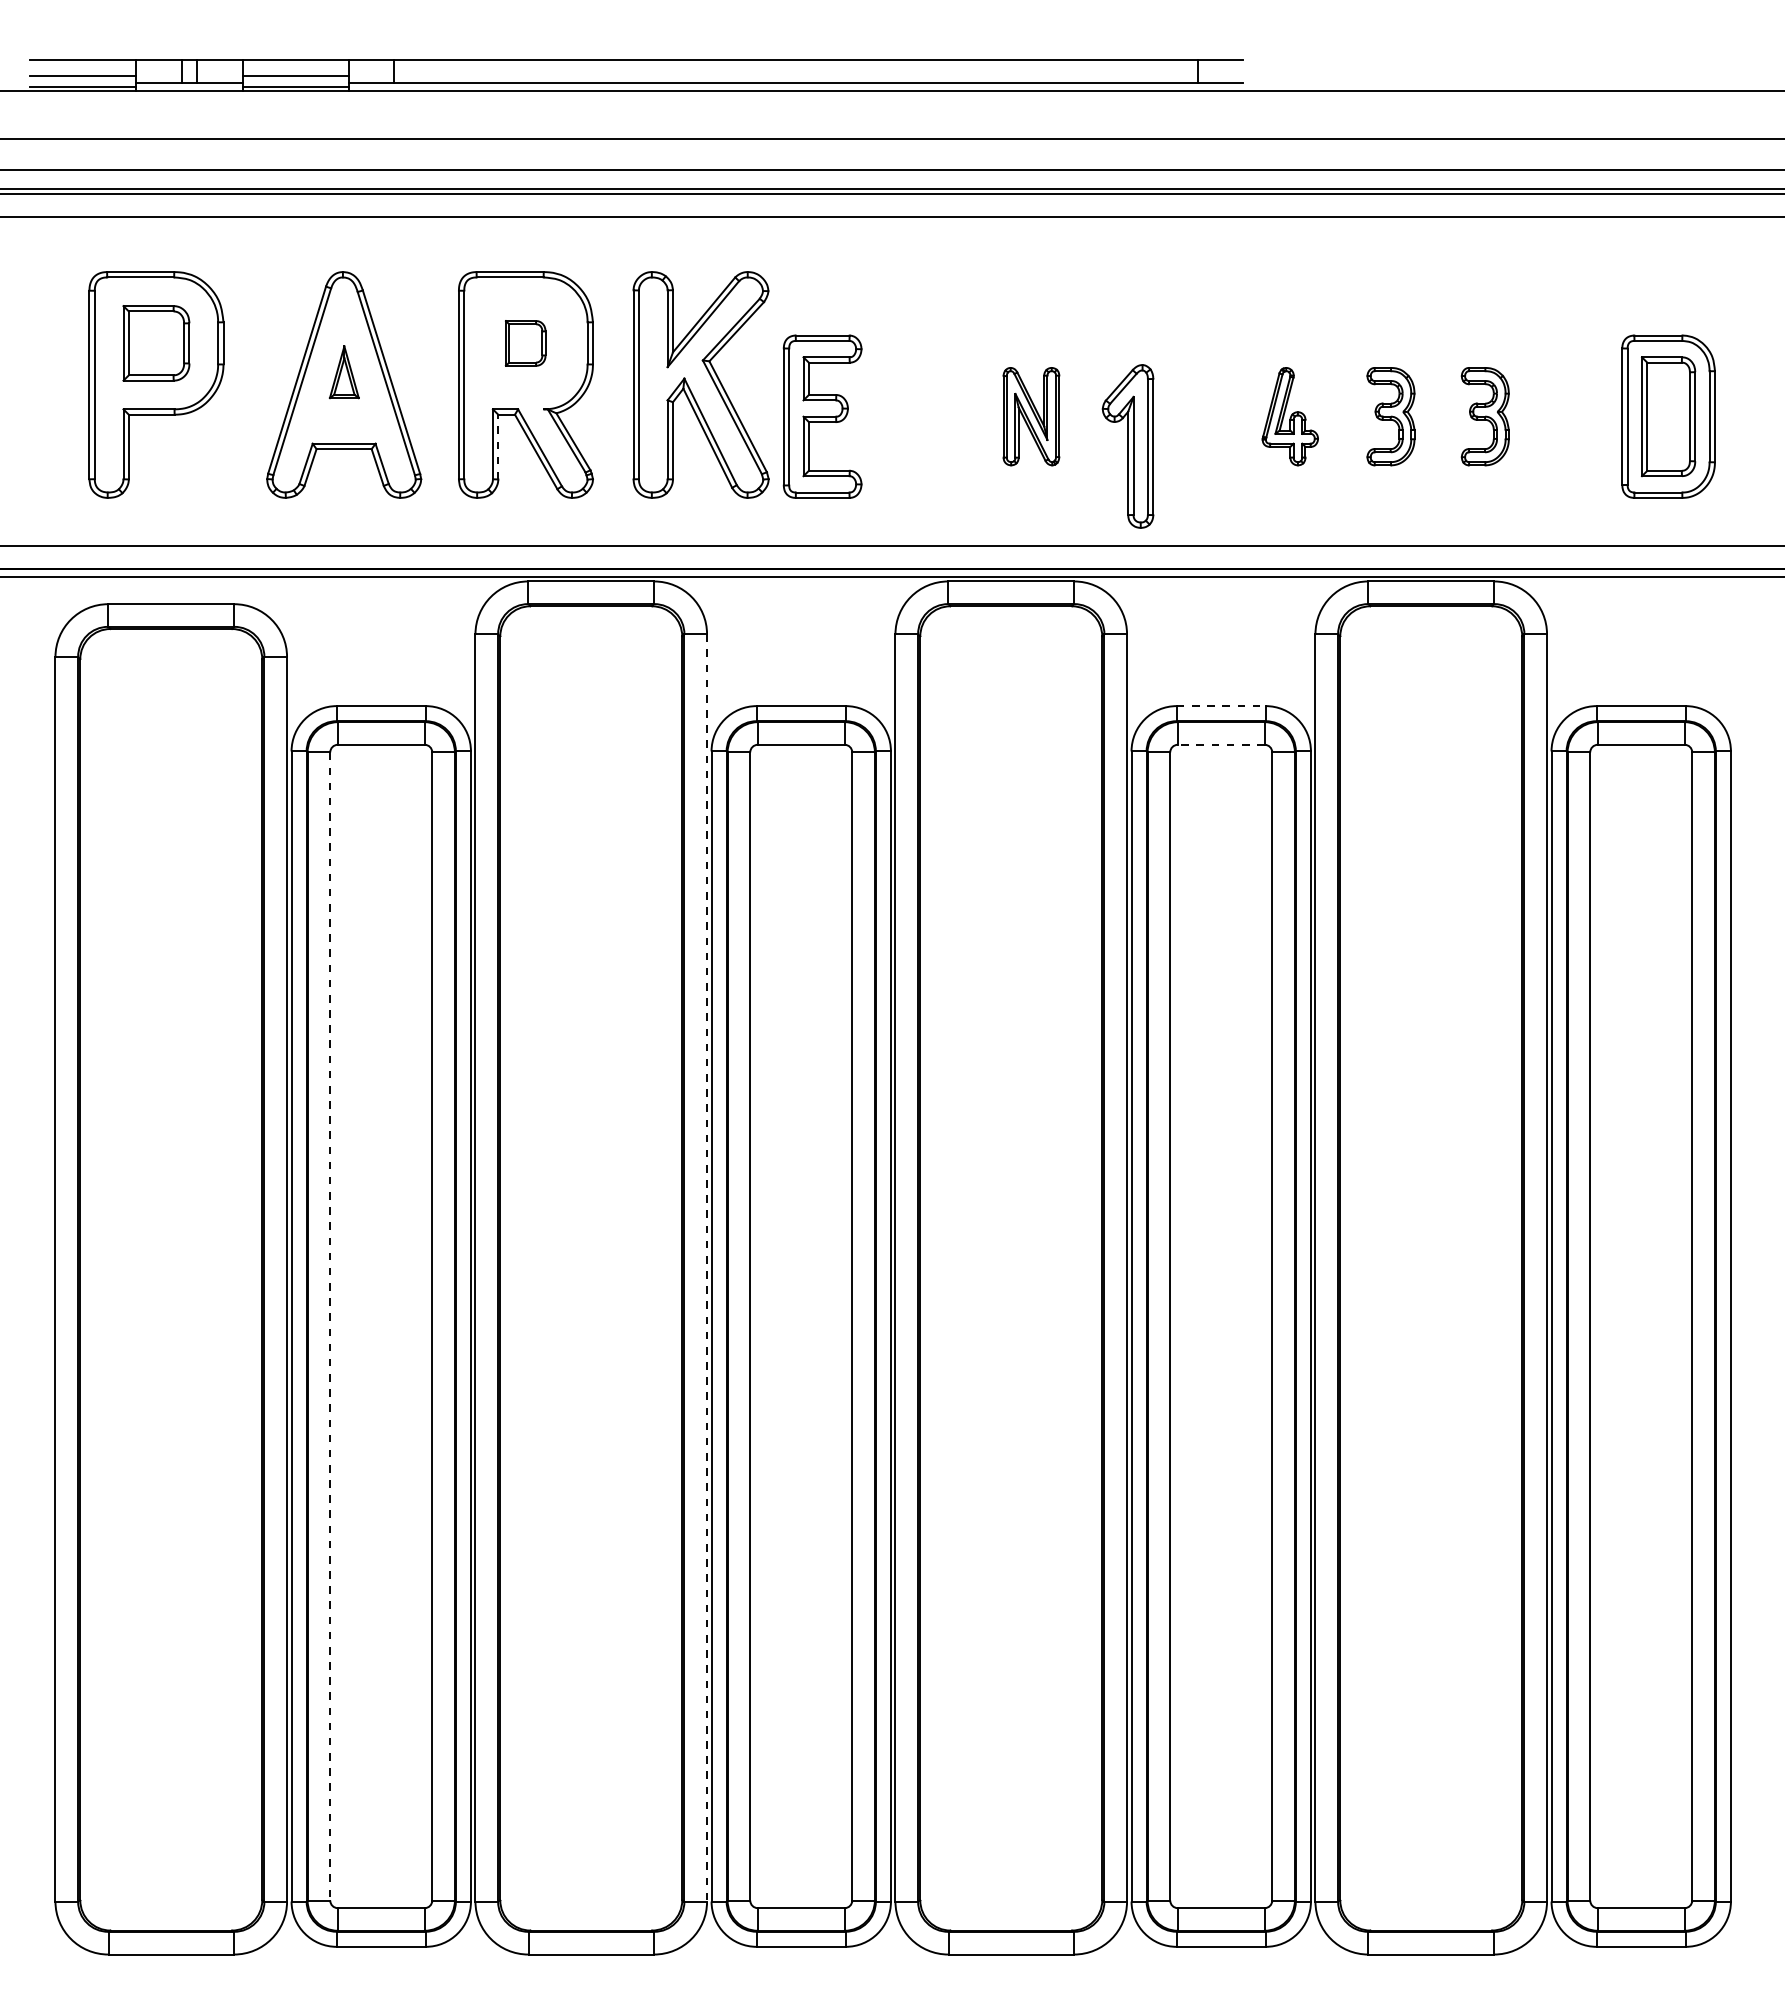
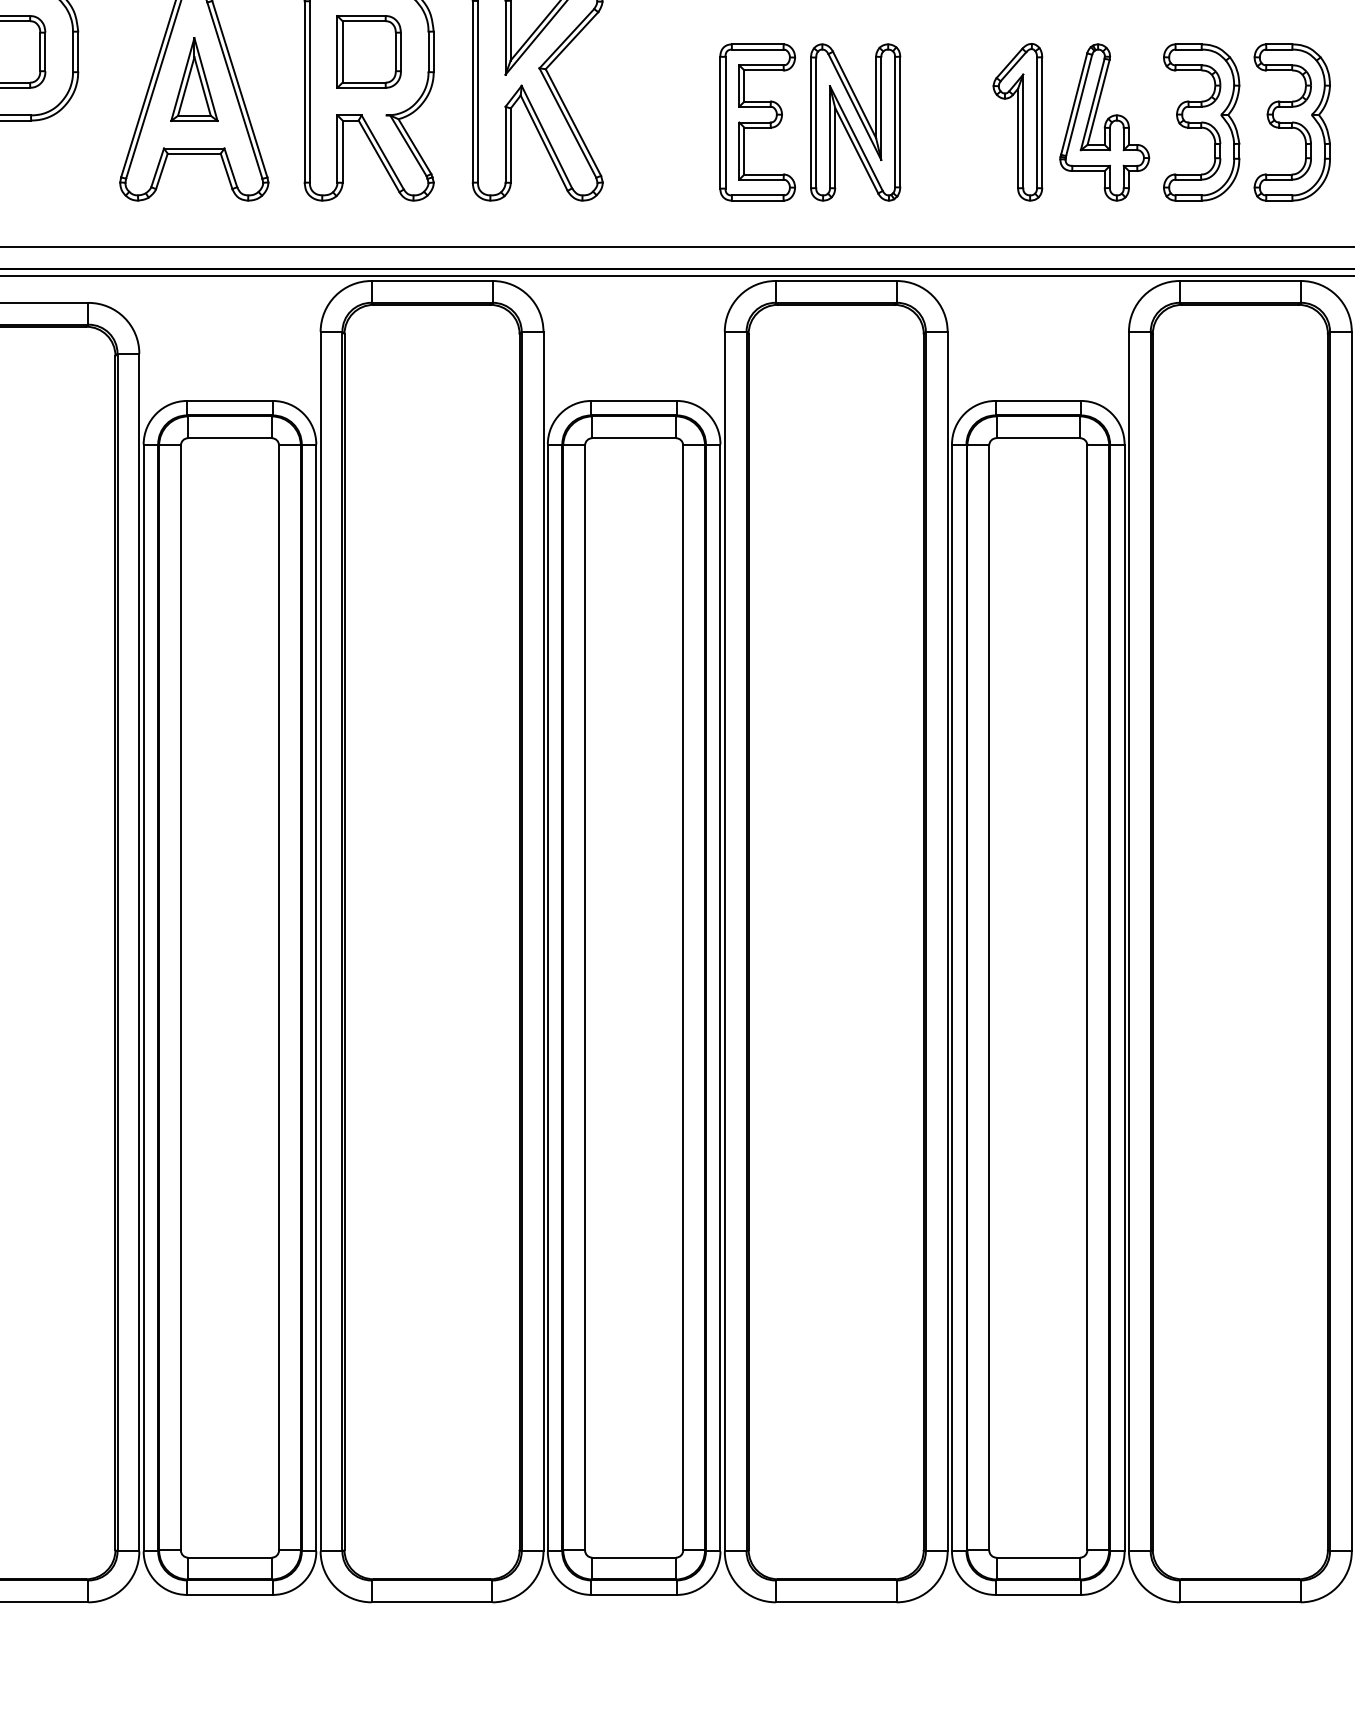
part: (525, 343) -> (368, 52), size x1.67
part: (344, 372) -> (194, 79), size x1.67
part: (822, 416) -> (757, 122), moved
part: (1031, 416) -> (855, 122), size x1.67
part: (1290, 416) -> (1104, 122), size x1.67
part: (1390, 416) -> (1201, 122), size x1.67
part: (1485, 416) -> (1292, 122), size x1.67
line: (498, 446) -> (342, 151), dashed -> solid
part: (1127, 446) -> (1017, 122), moved
line: (1221, 706) -> (1038, 401), dashed -> solid
line: (1220, 744) -> (1037, 437), dashed -> solid
line: (707, 1267) -> (543, 941), dashed -> solid
line: (330, 1326) -> (181, 997), dashed -> solid

